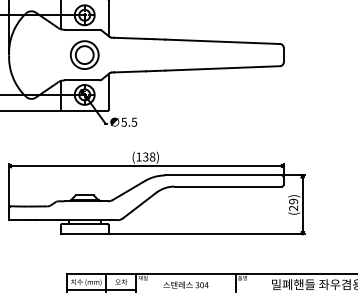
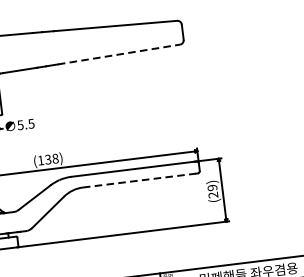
line: (223, 68) -> (119, 54), solid -> dashed
line: (227, 186) -> (139, 180), solid -> dashed

